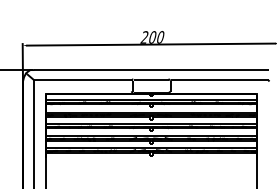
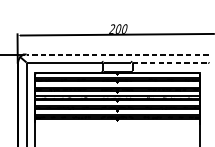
line: (150, 70) -> (116, 54), solid -> dashed
line: (219, 80) -> (170, 62), solid -> dashed

